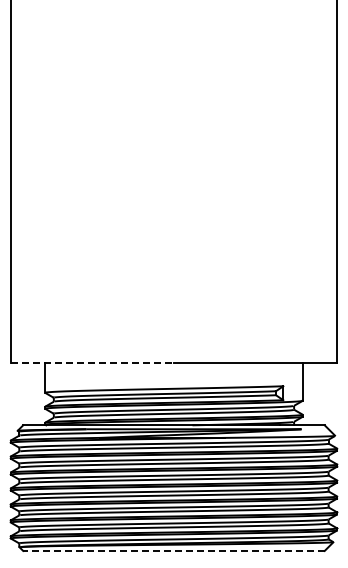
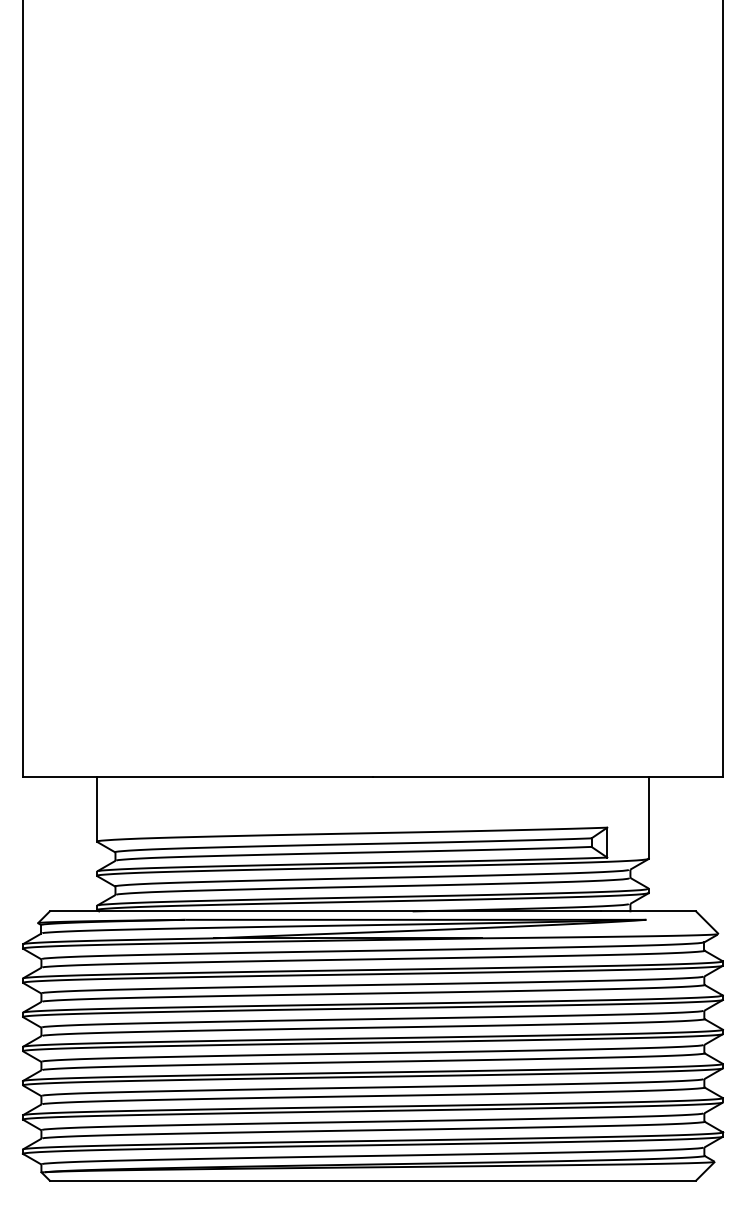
line: (92, 362) -> (198, 776), dashed -> solid
line: (173, 550) -> (371, 1179), dashed -> solid

